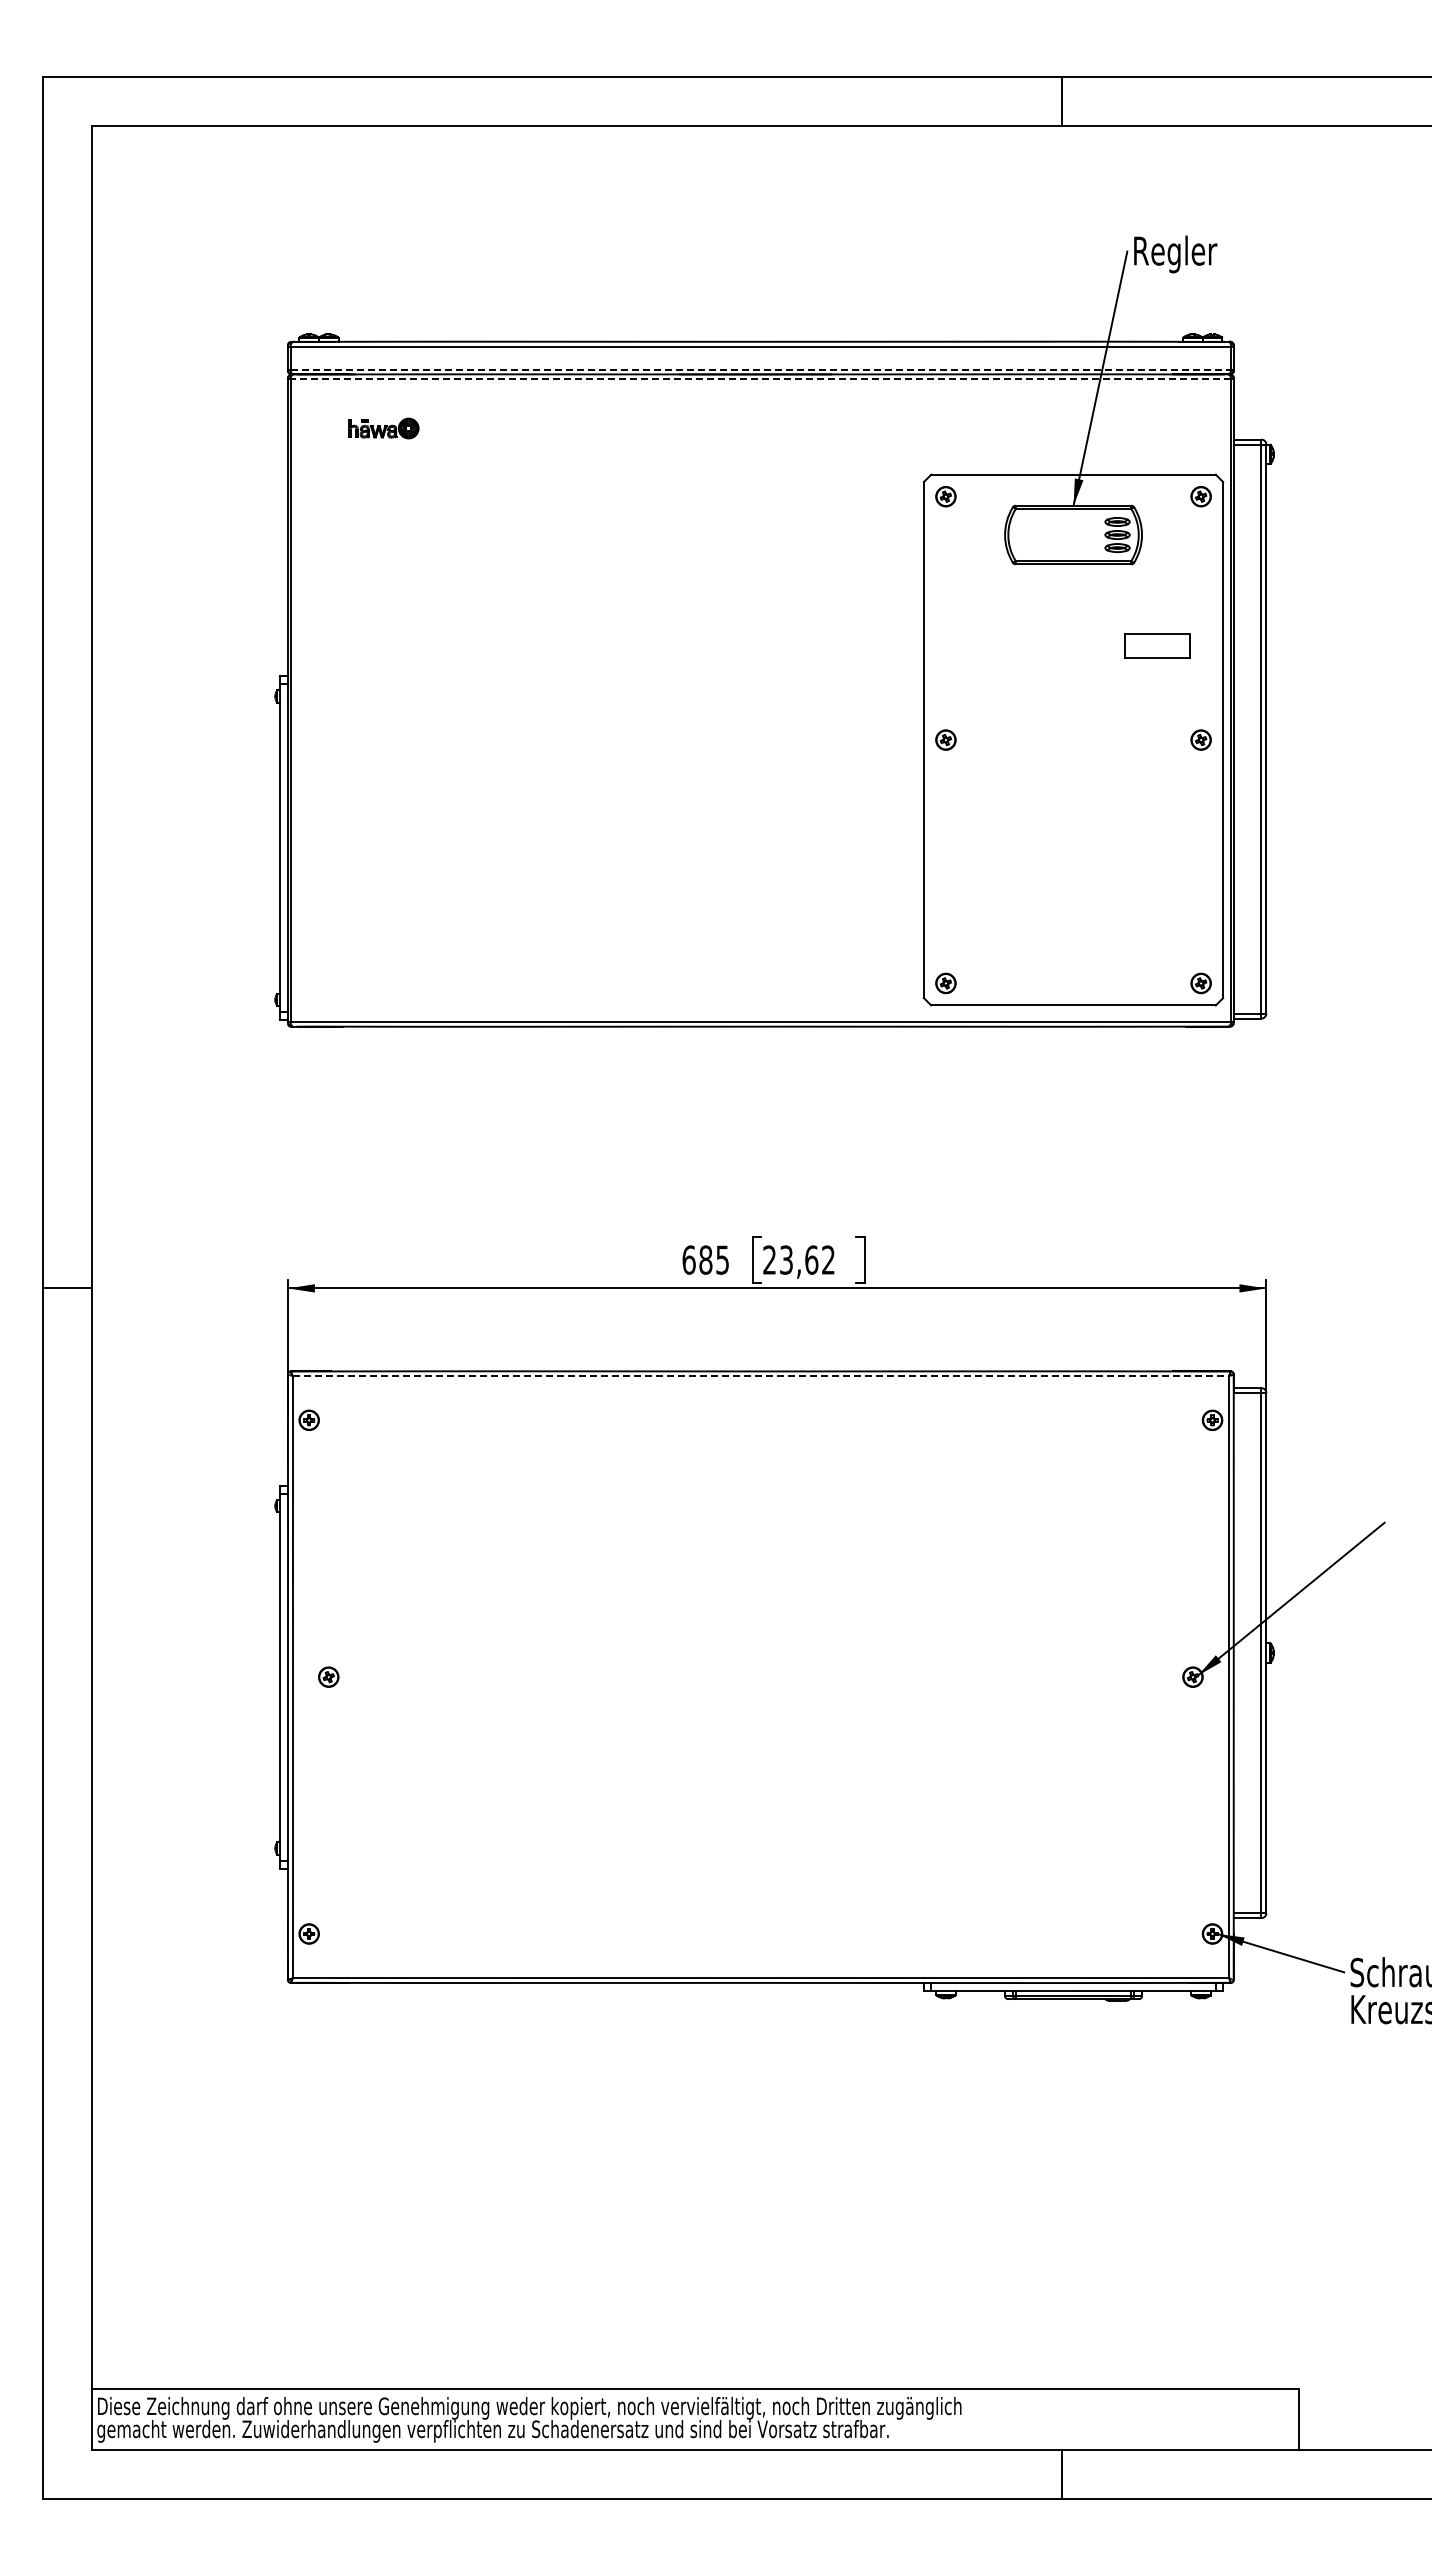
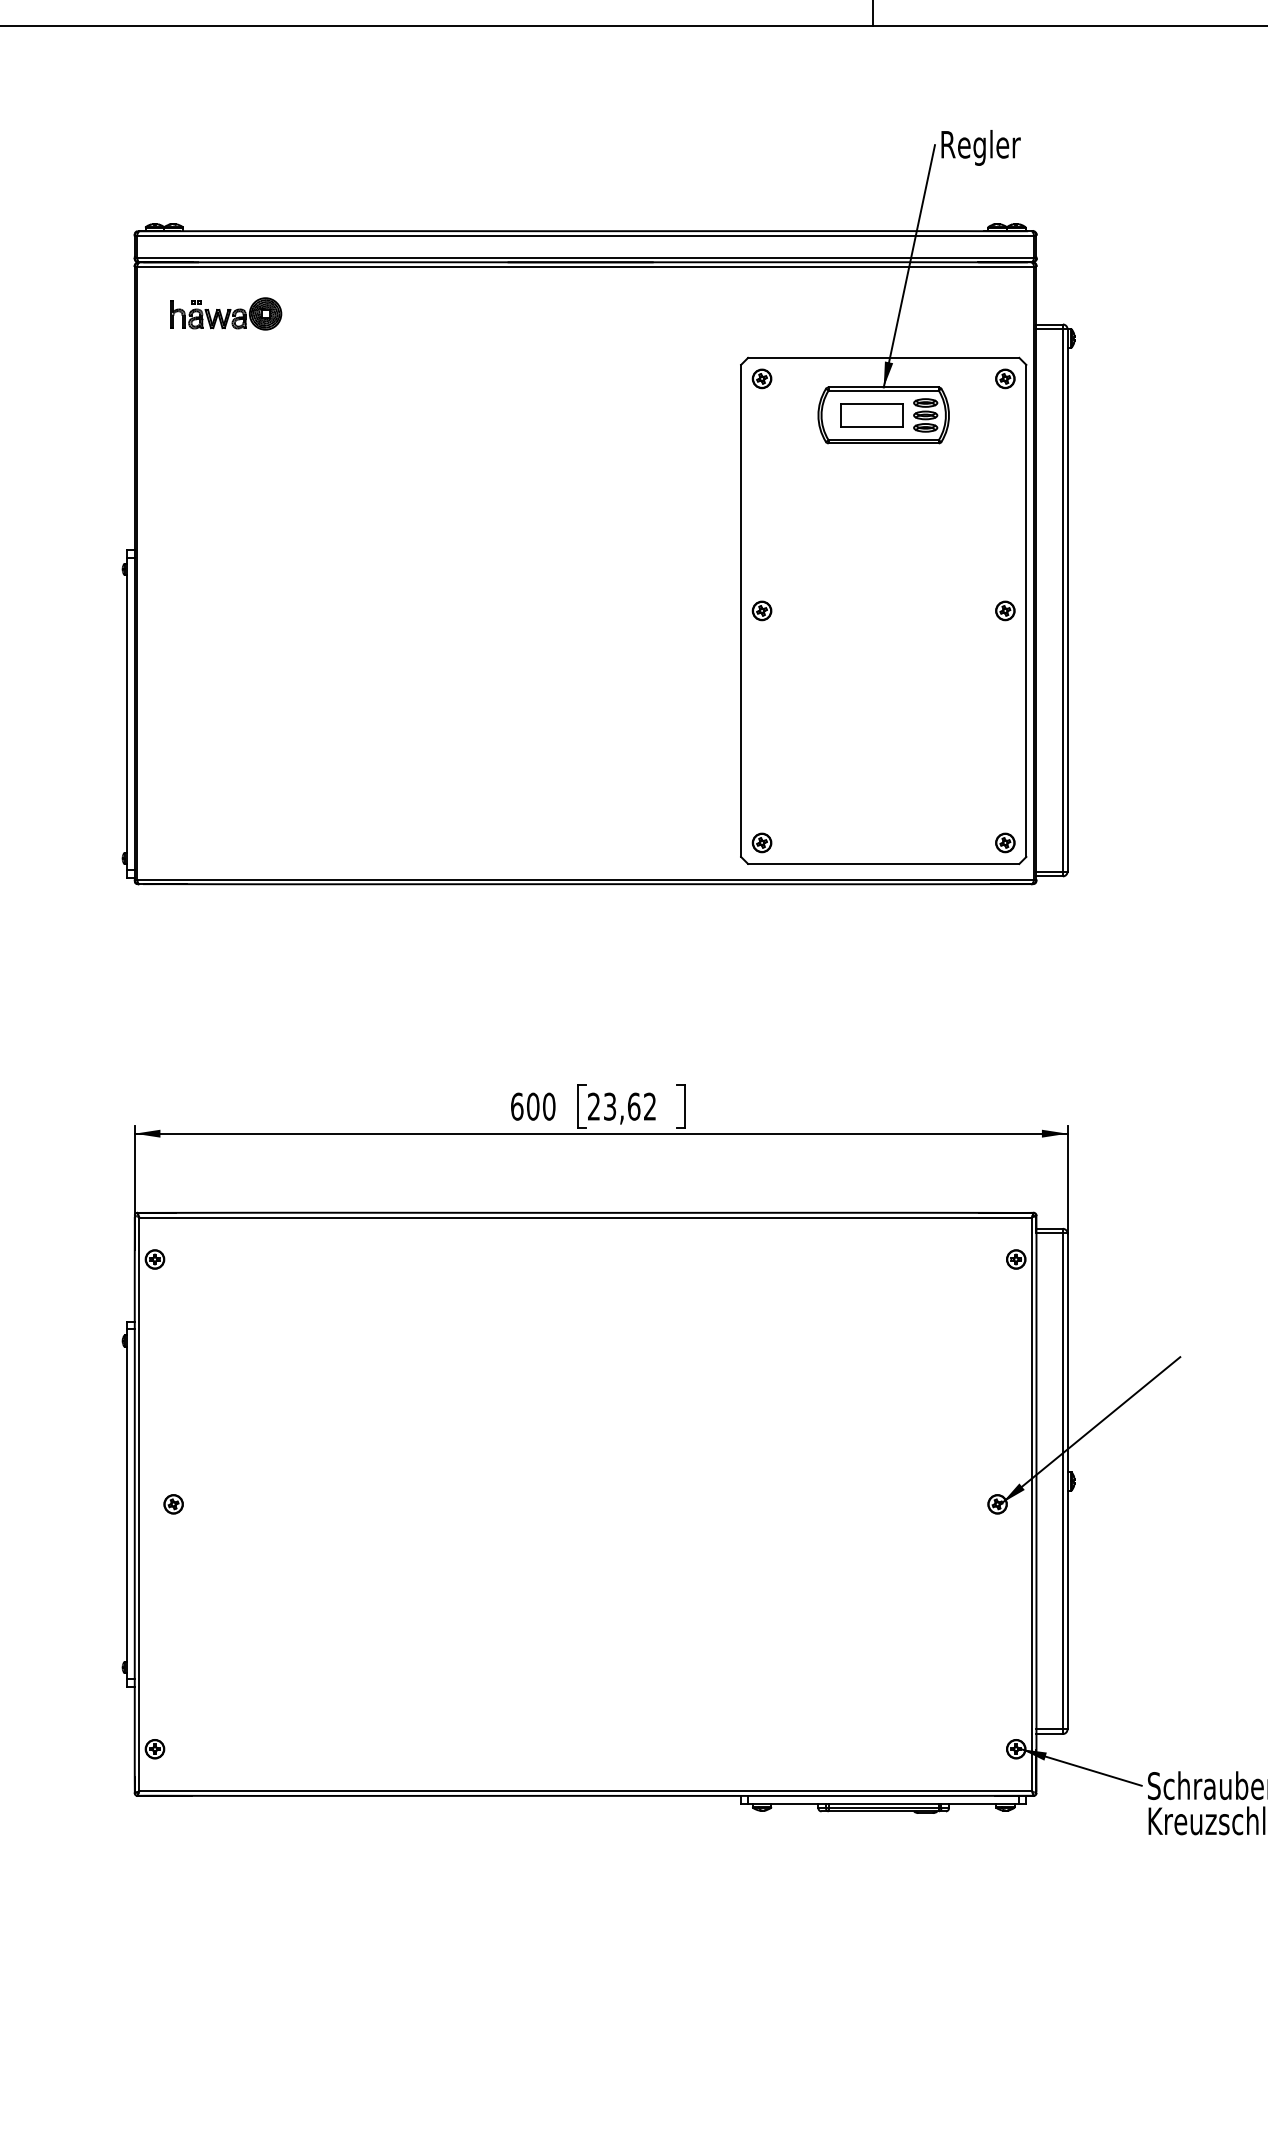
line: (761, 369) -> (586, 257), dashed -> solid
line: (760, 379) -> (585, 267), dashed -> solid
part: (383, 428) -> (225, 313), size x1.67
part: (1157, 645) -> (872, 414), moved
text: (714, 1259) -> (541, 1106), 685 -> 600
line: (760, 1376) -> (585, 1217), dashed -> solid

